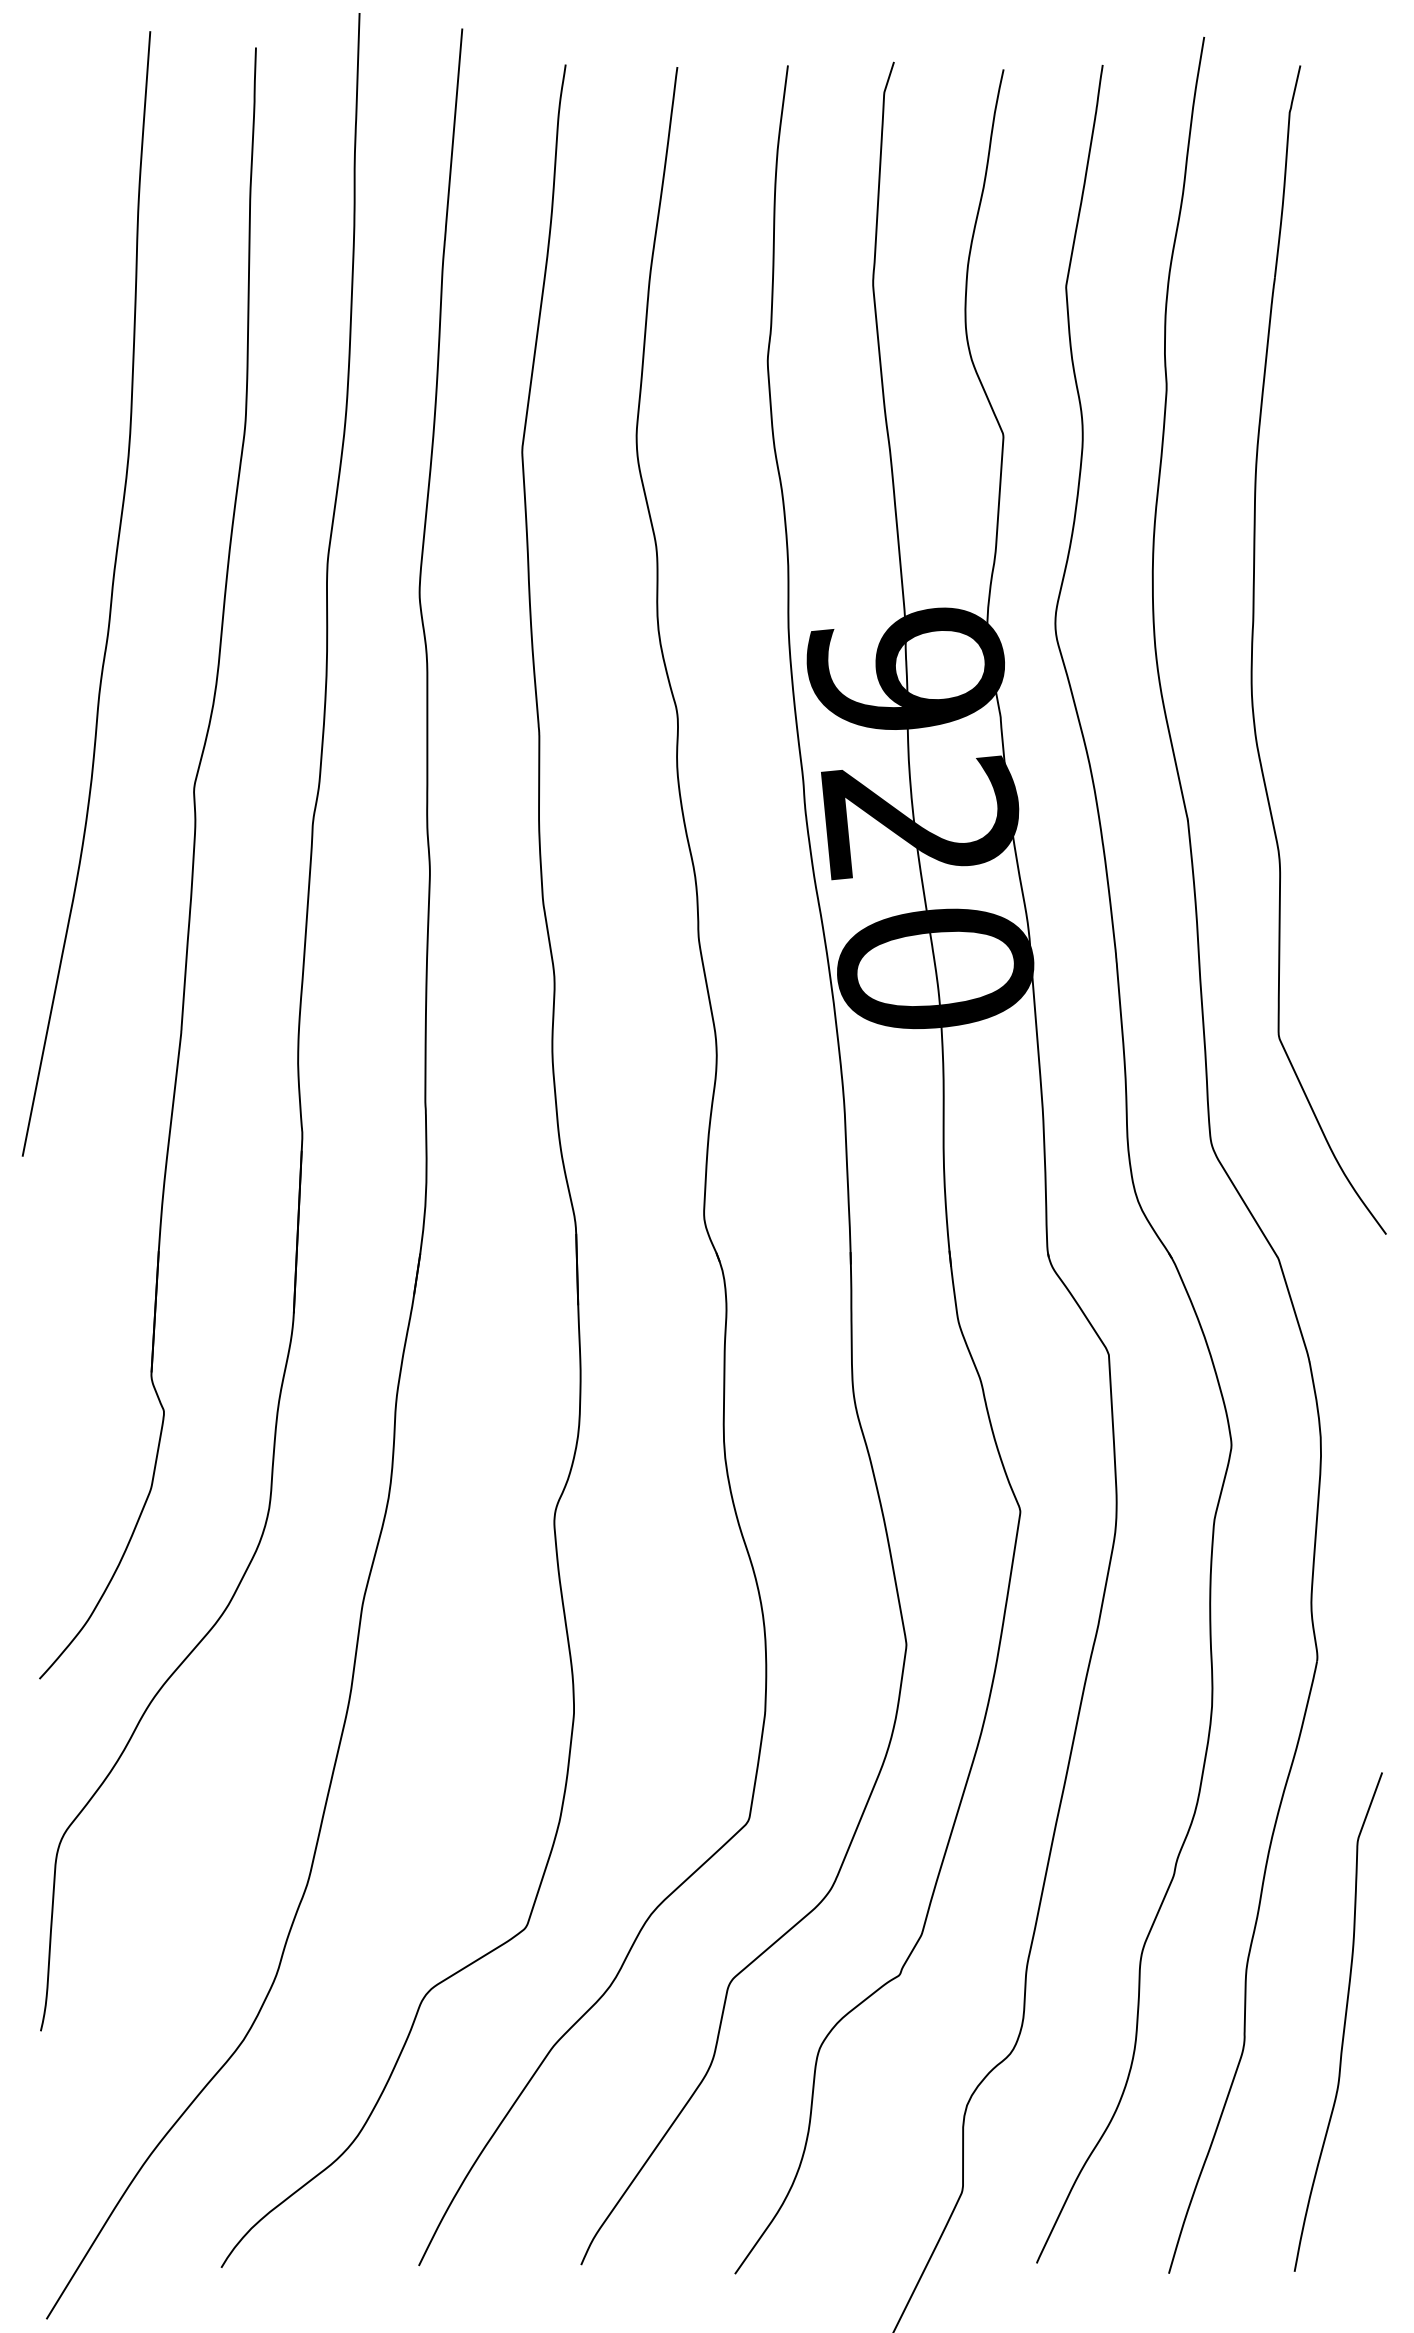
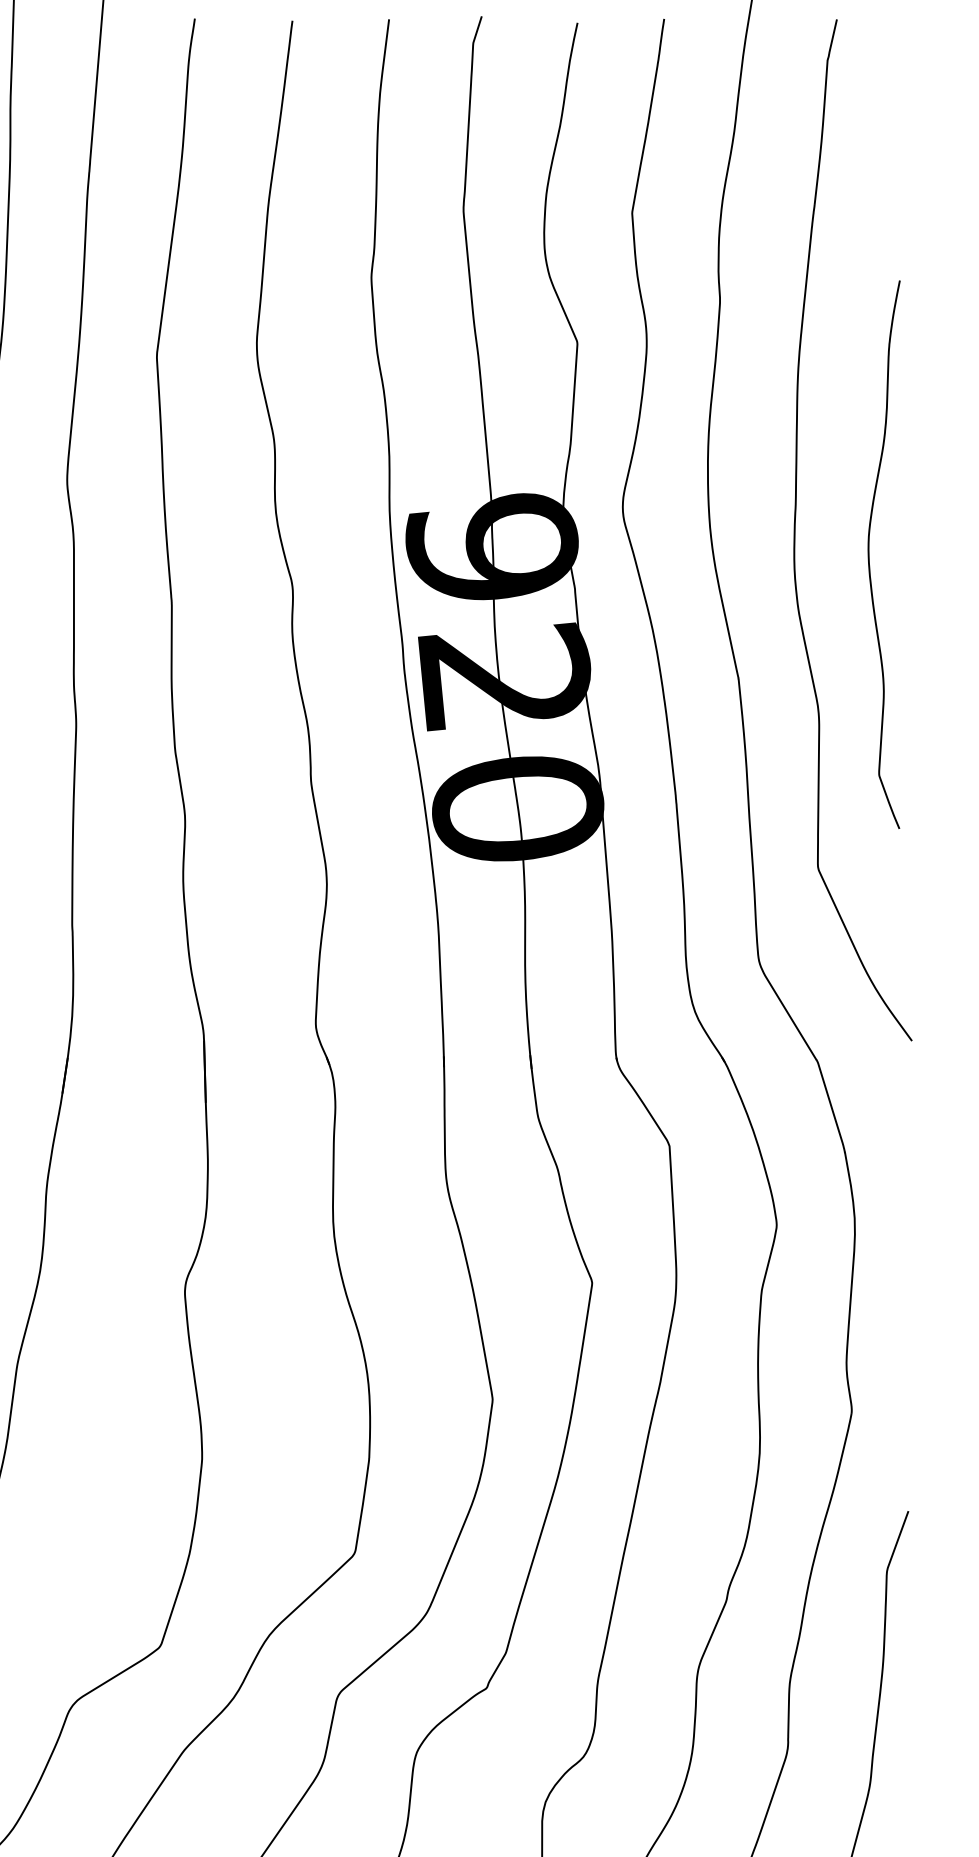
curve: (1337, 677) -> (869, 554), added

